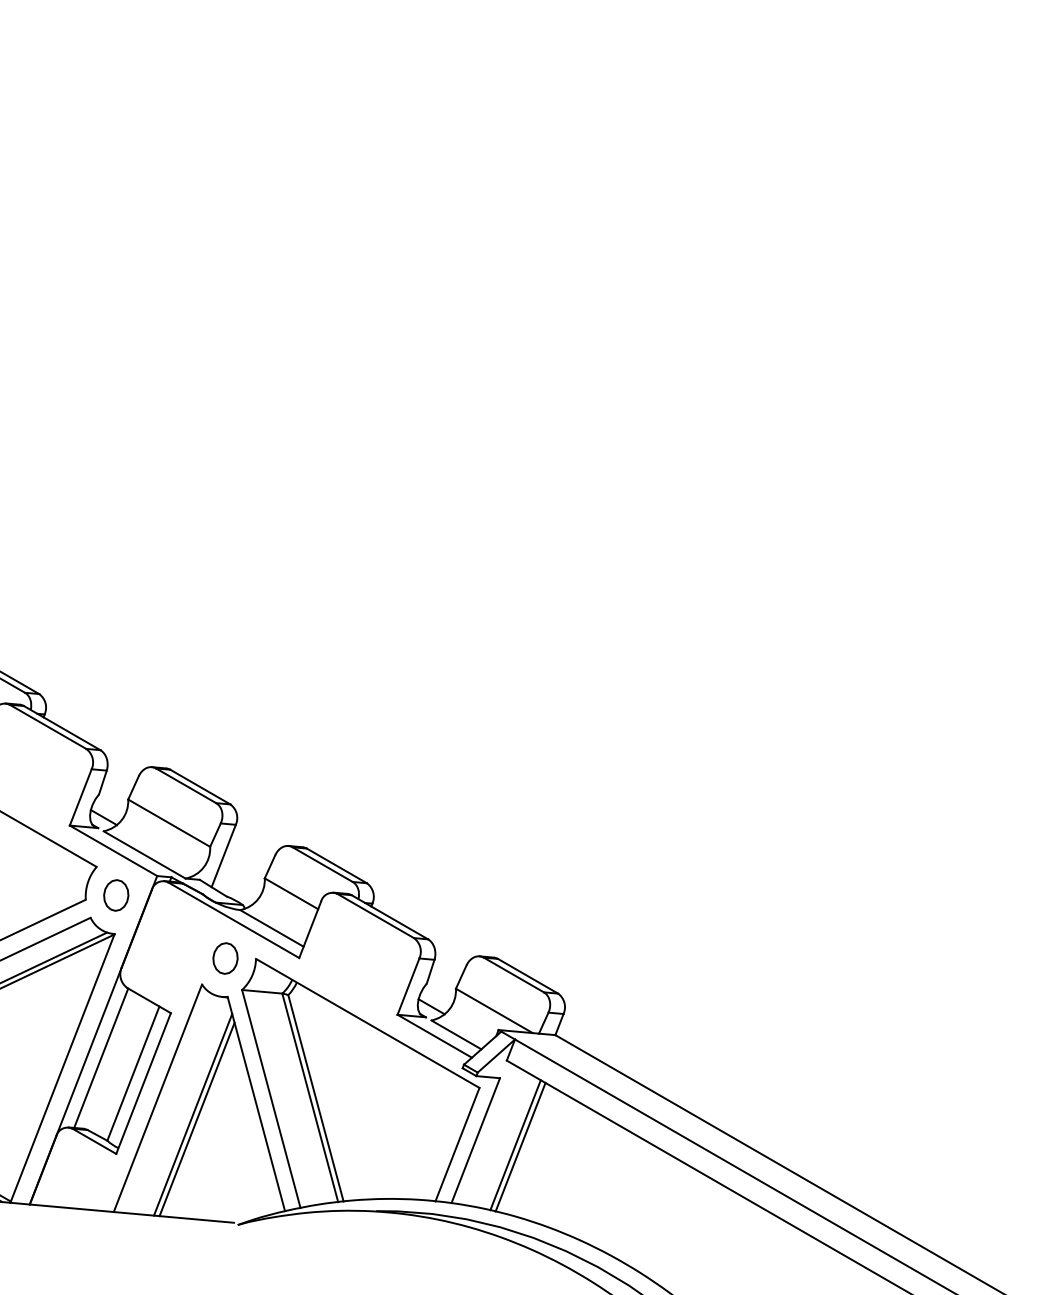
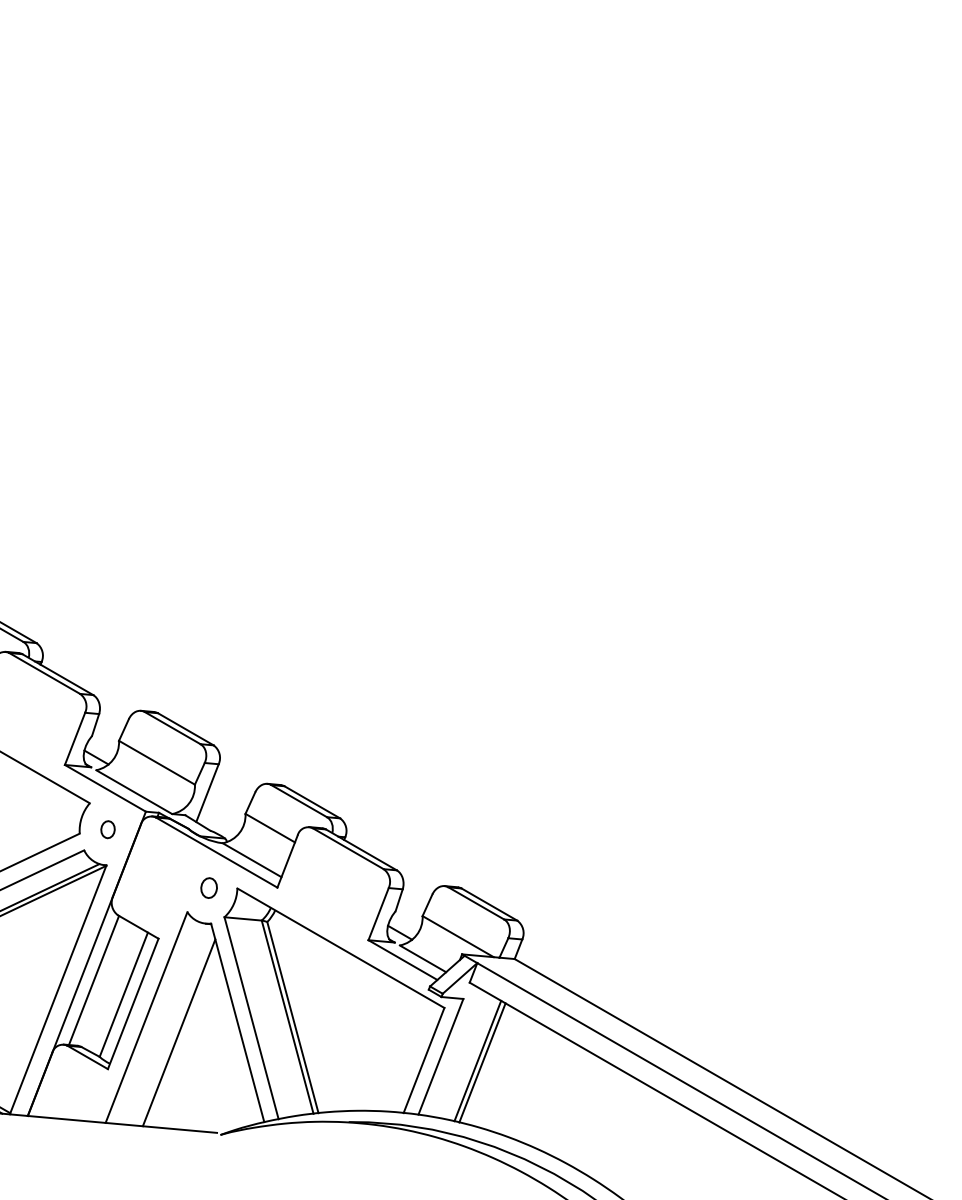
part: (116, 895) -> (108, 829), size x0.6
part: (225, 958) -> (209, 888), size x0.7
line: (196, 1119) -> (182, 1037), removed

